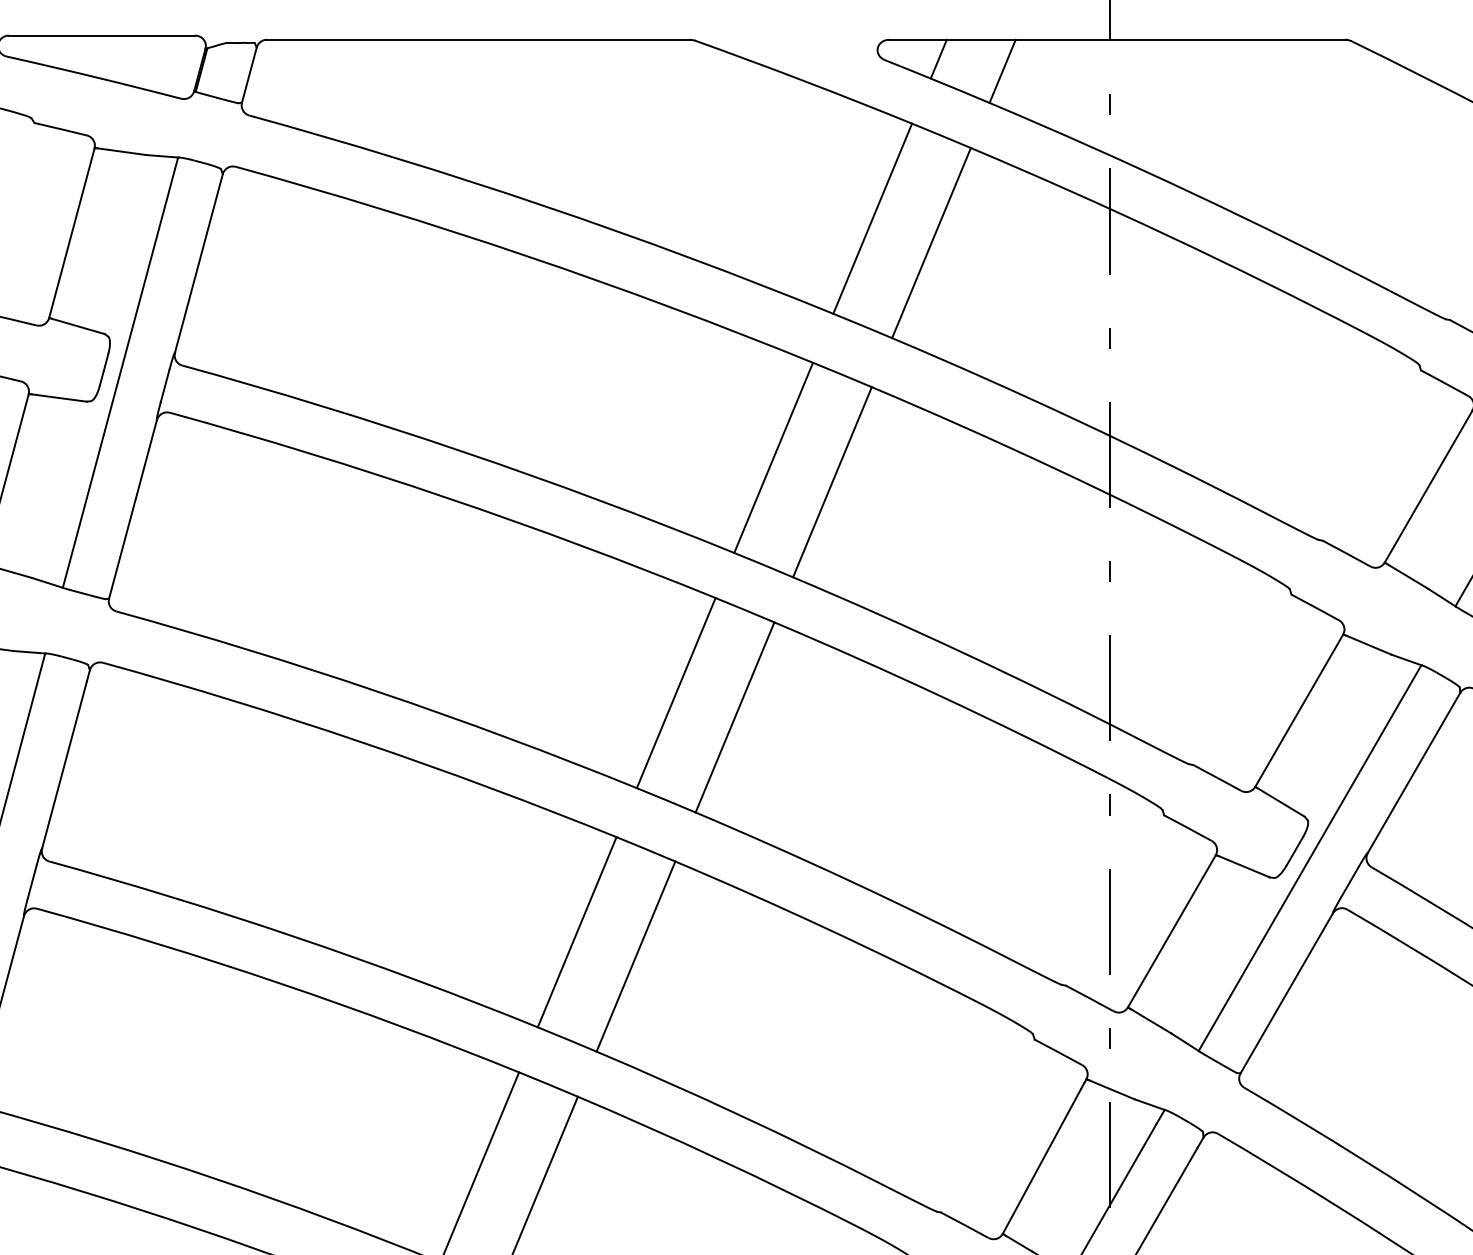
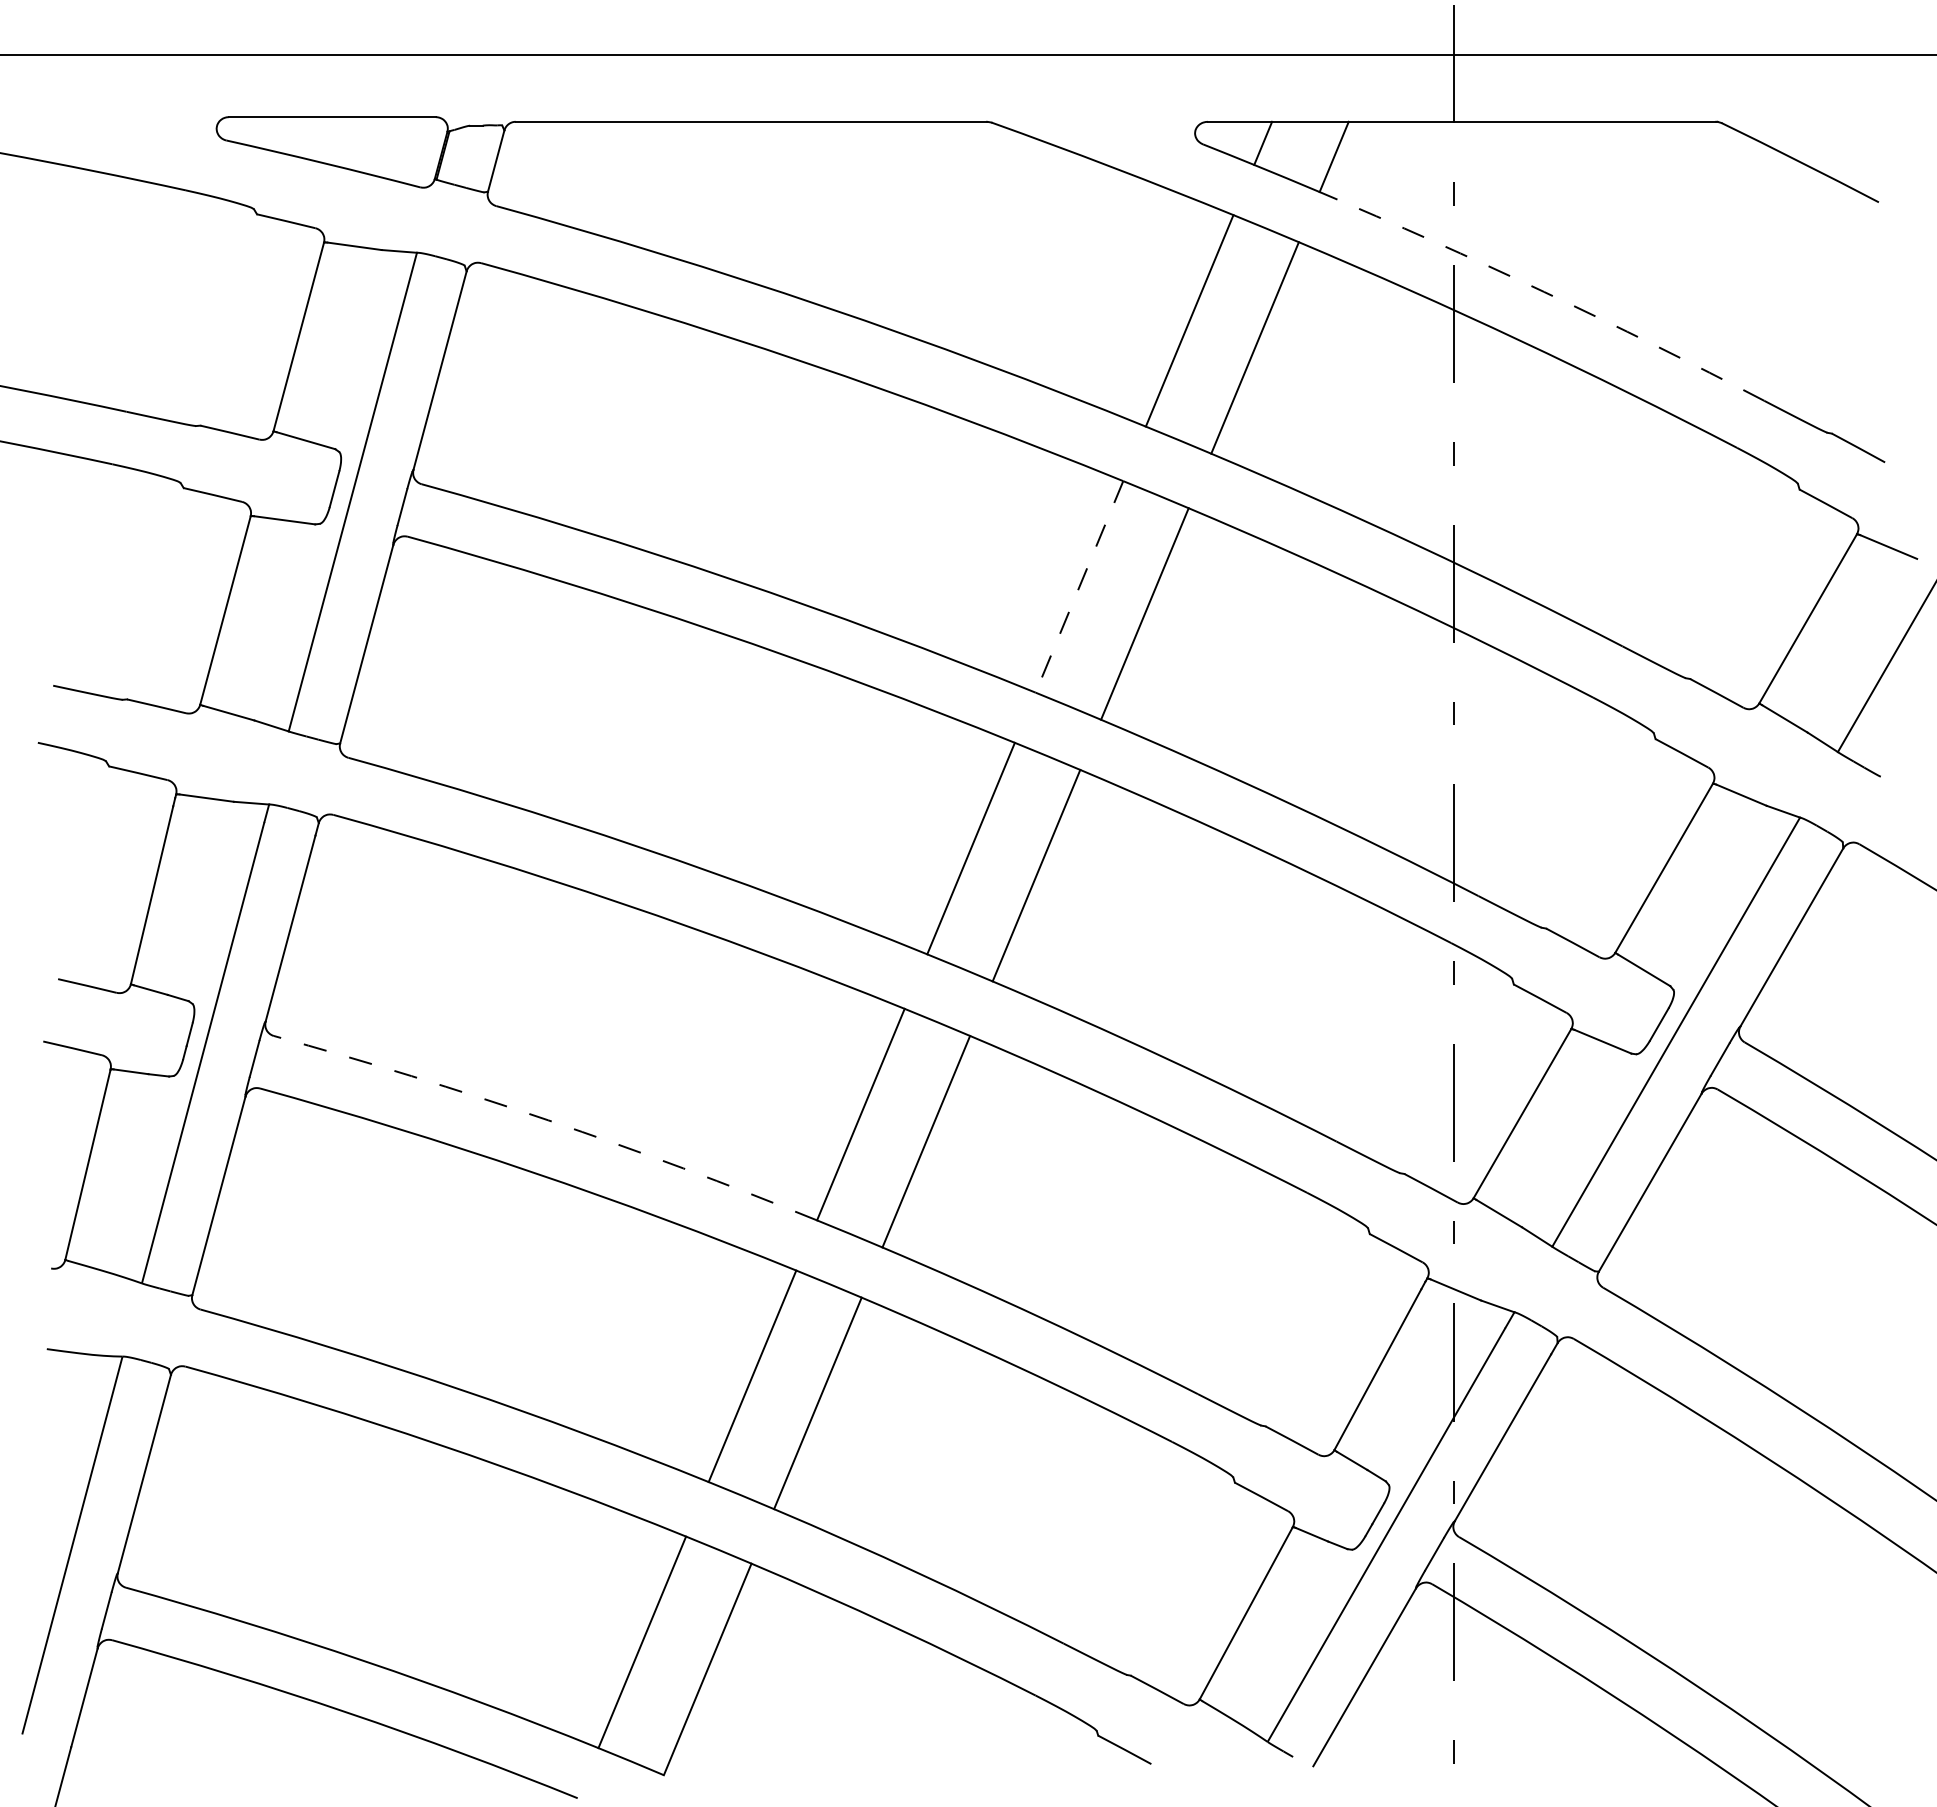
arc: (1191, 192) -> (1544, 291), solid -> dashed
line: (773, 458) -> (1079, 587), solid -> dashed
arc: (296, 937) -> (548, 1120), solid -> dashed

